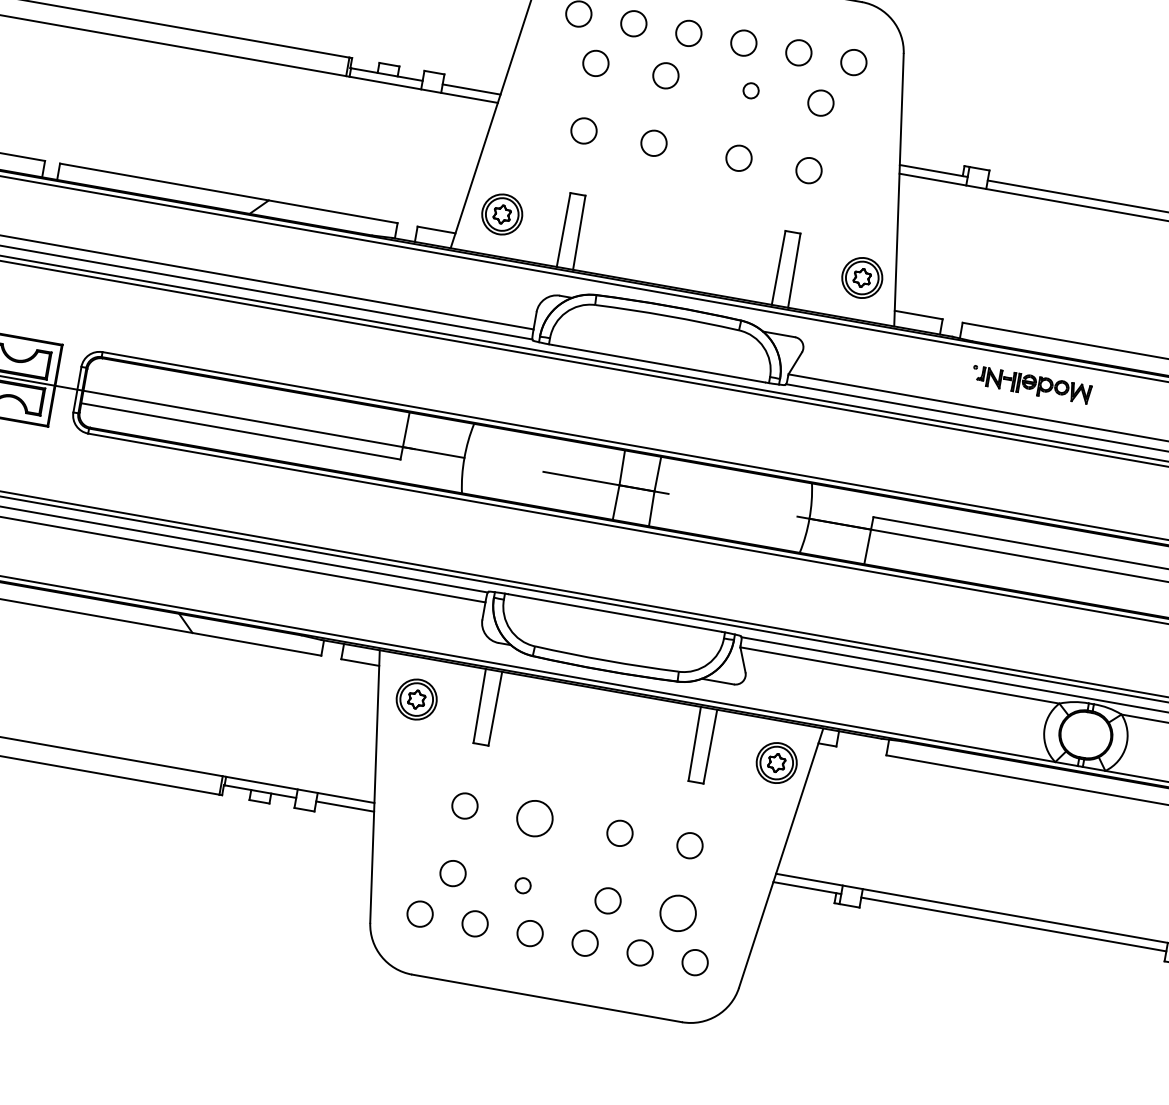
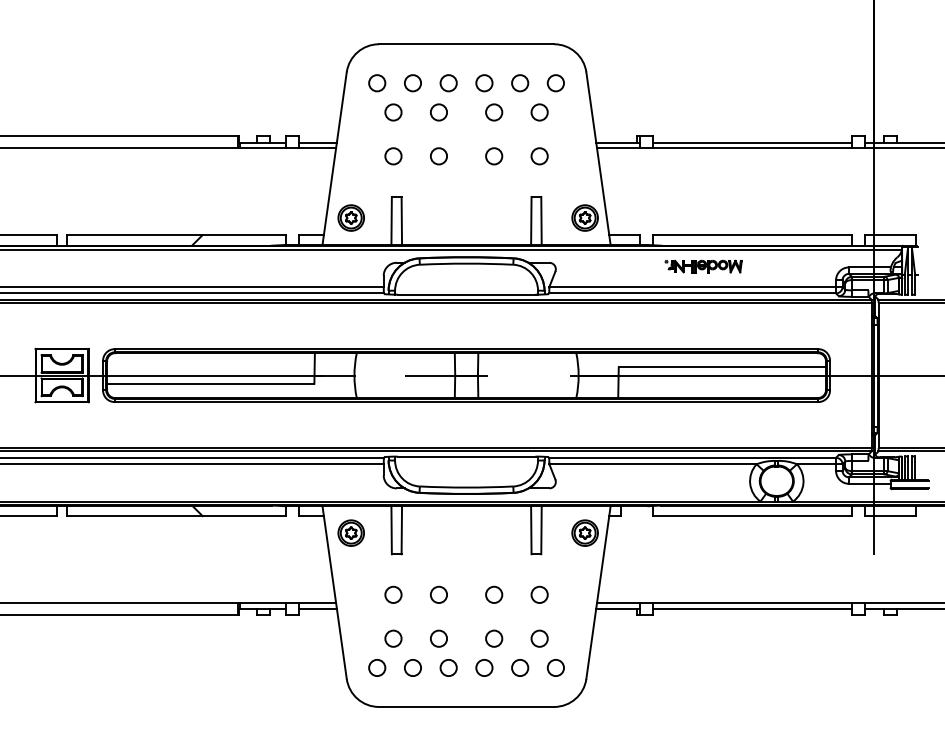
circle: (751, 90) -> (494, 112), size x1.67
circle: (534, 817) -> (438, 594), size x0.71
circle: (522, 885) -> (438, 638), size x1.67
circle: (677, 912) -> (539, 638), size x0.71

